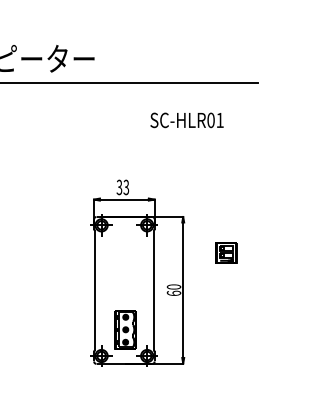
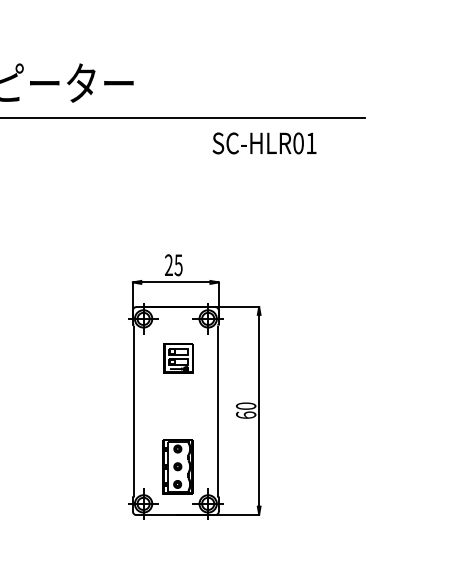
text: (186, 120) -> (263, 143), moved
text: (122, 187) -> (173, 265), 33 -> 25
part: (226, 252) -> (178, 357), moved

